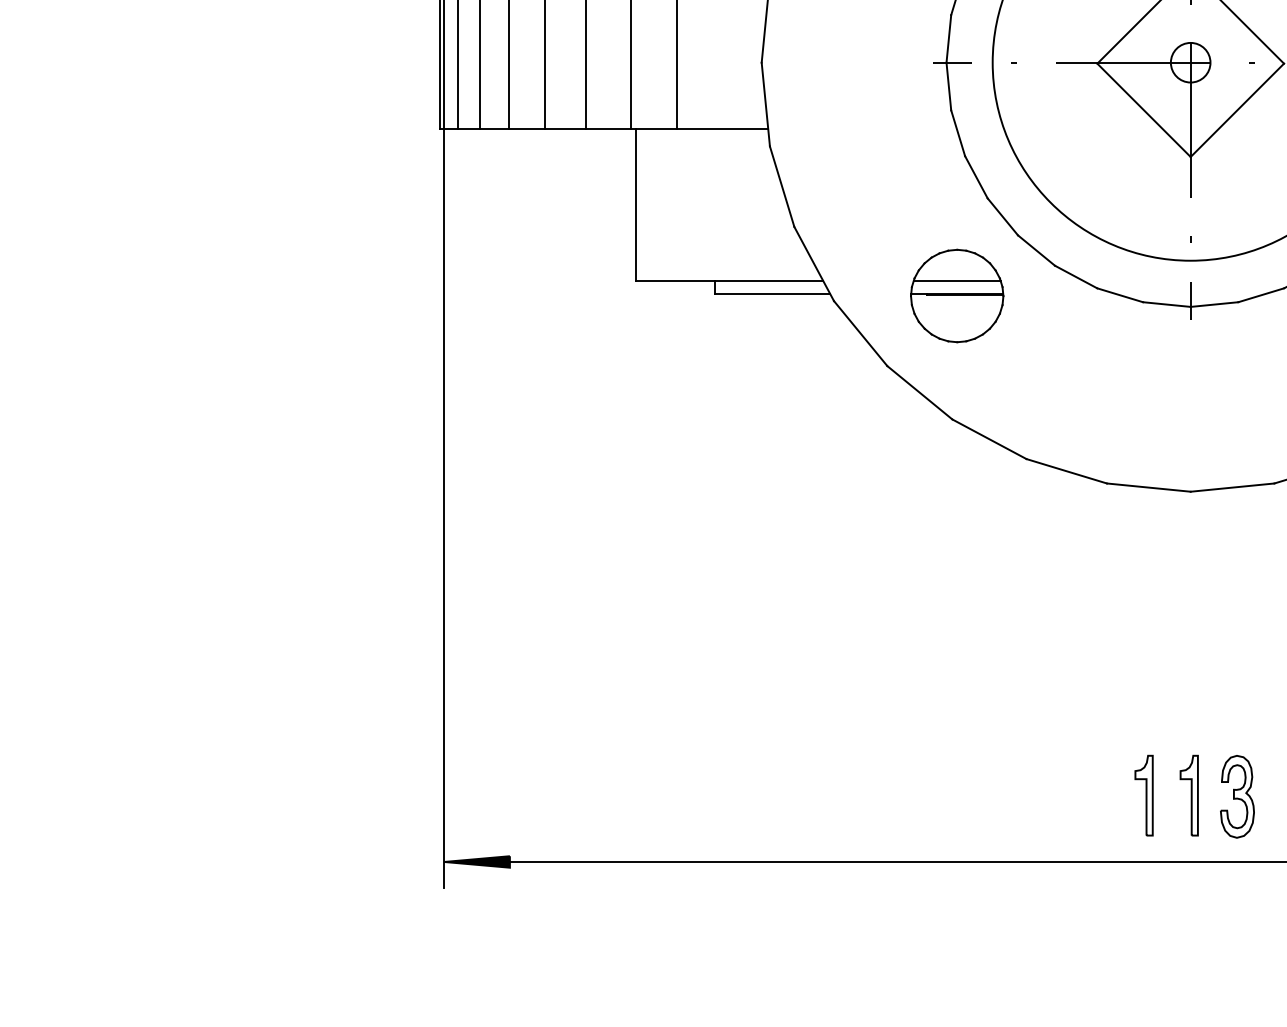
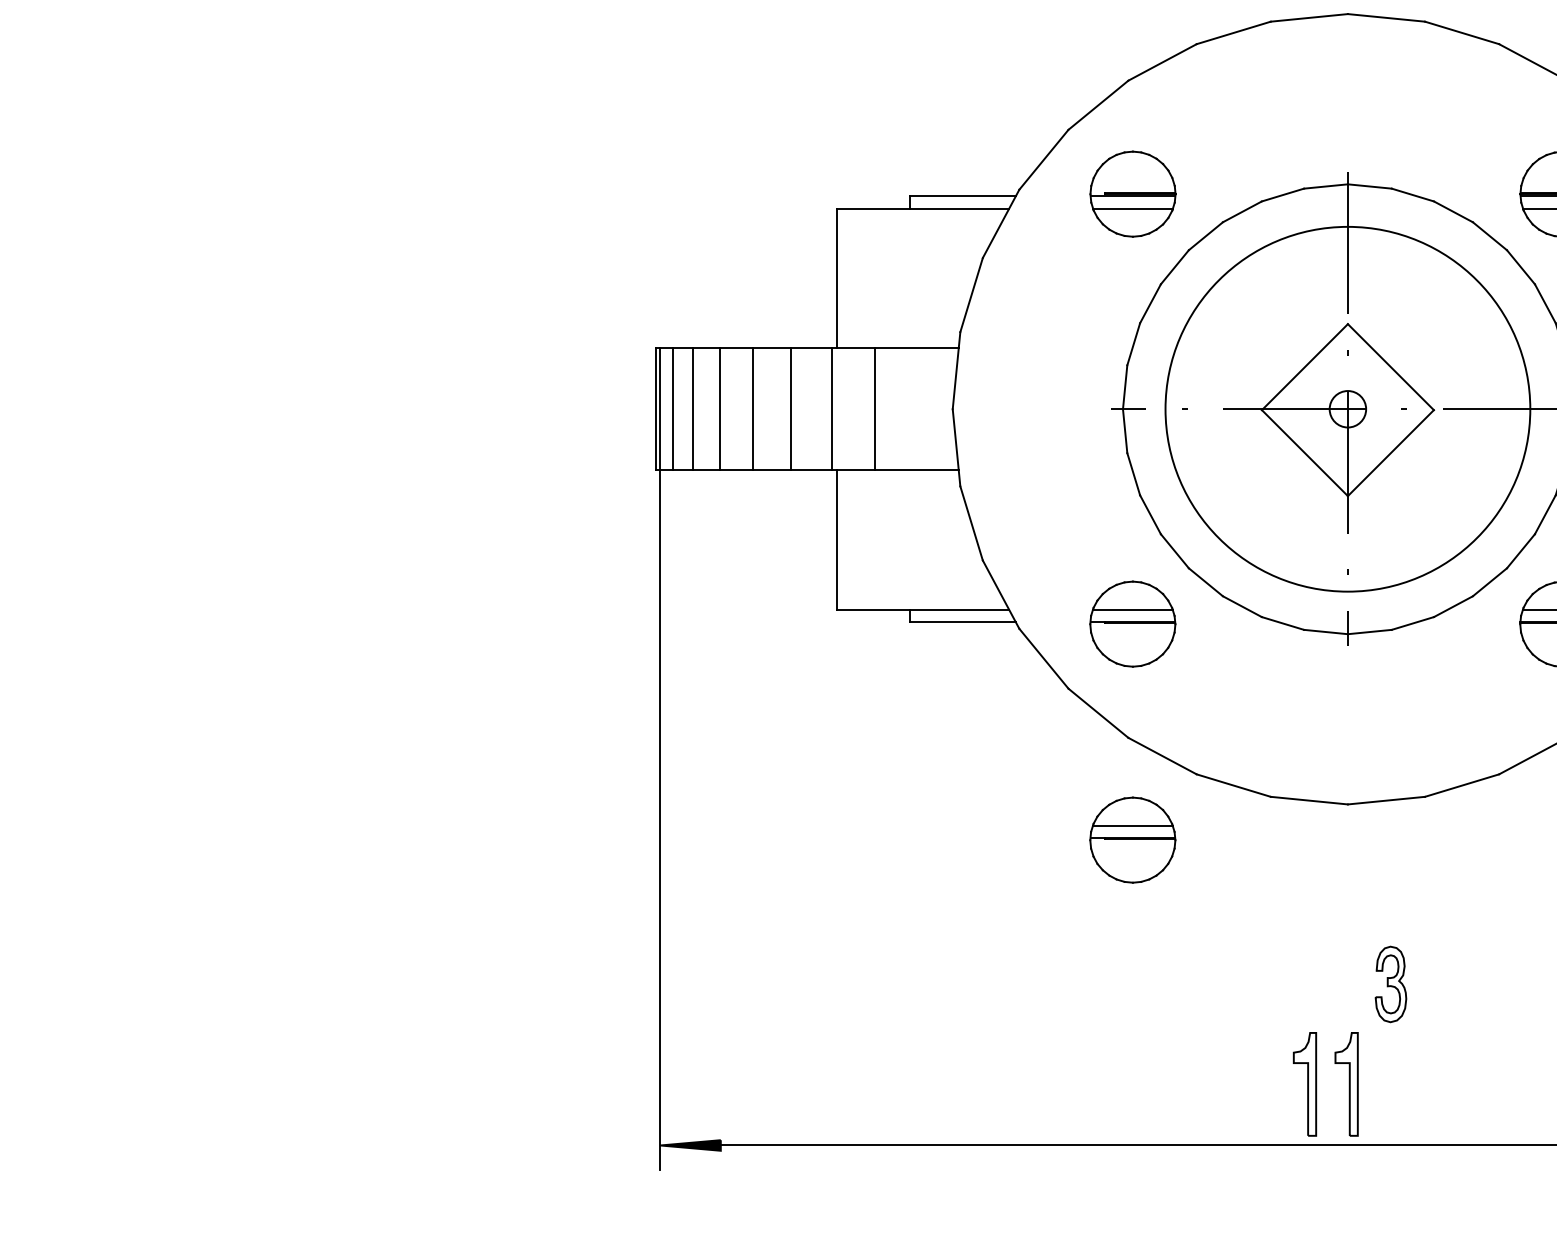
part: (956, 529) -> (1132, 839), added
part: (1143, 795) -> (1304, 1084), size x1.4
part: (1189, 795) -> (1346, 1084), size x1.4
part: (1236, 796) -> (1390, 984), moved

